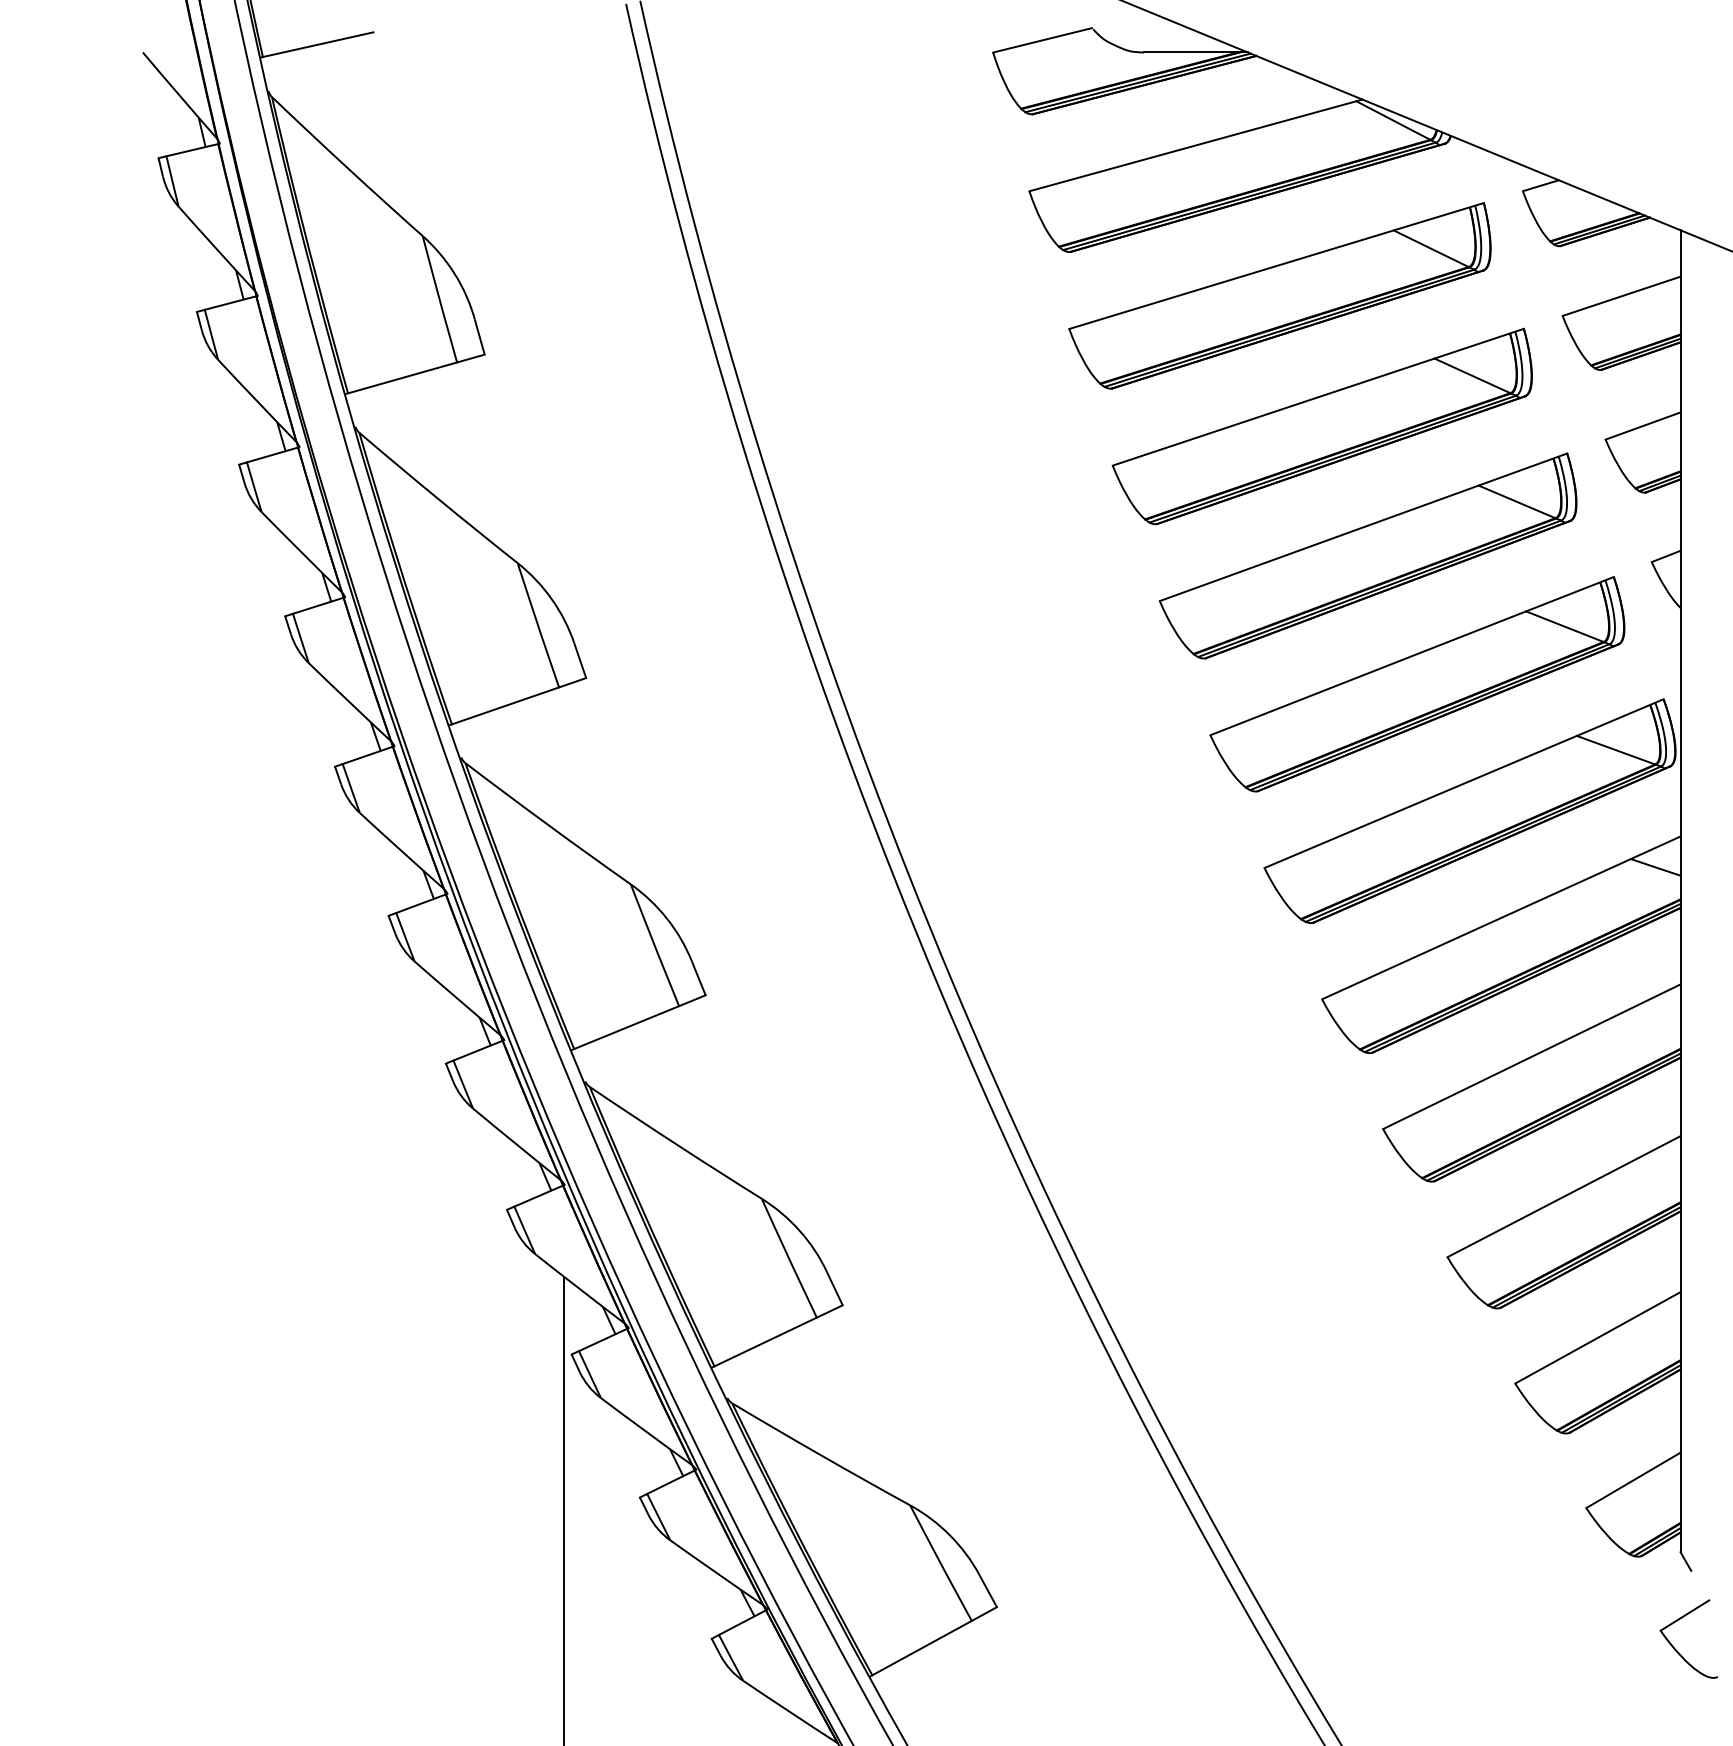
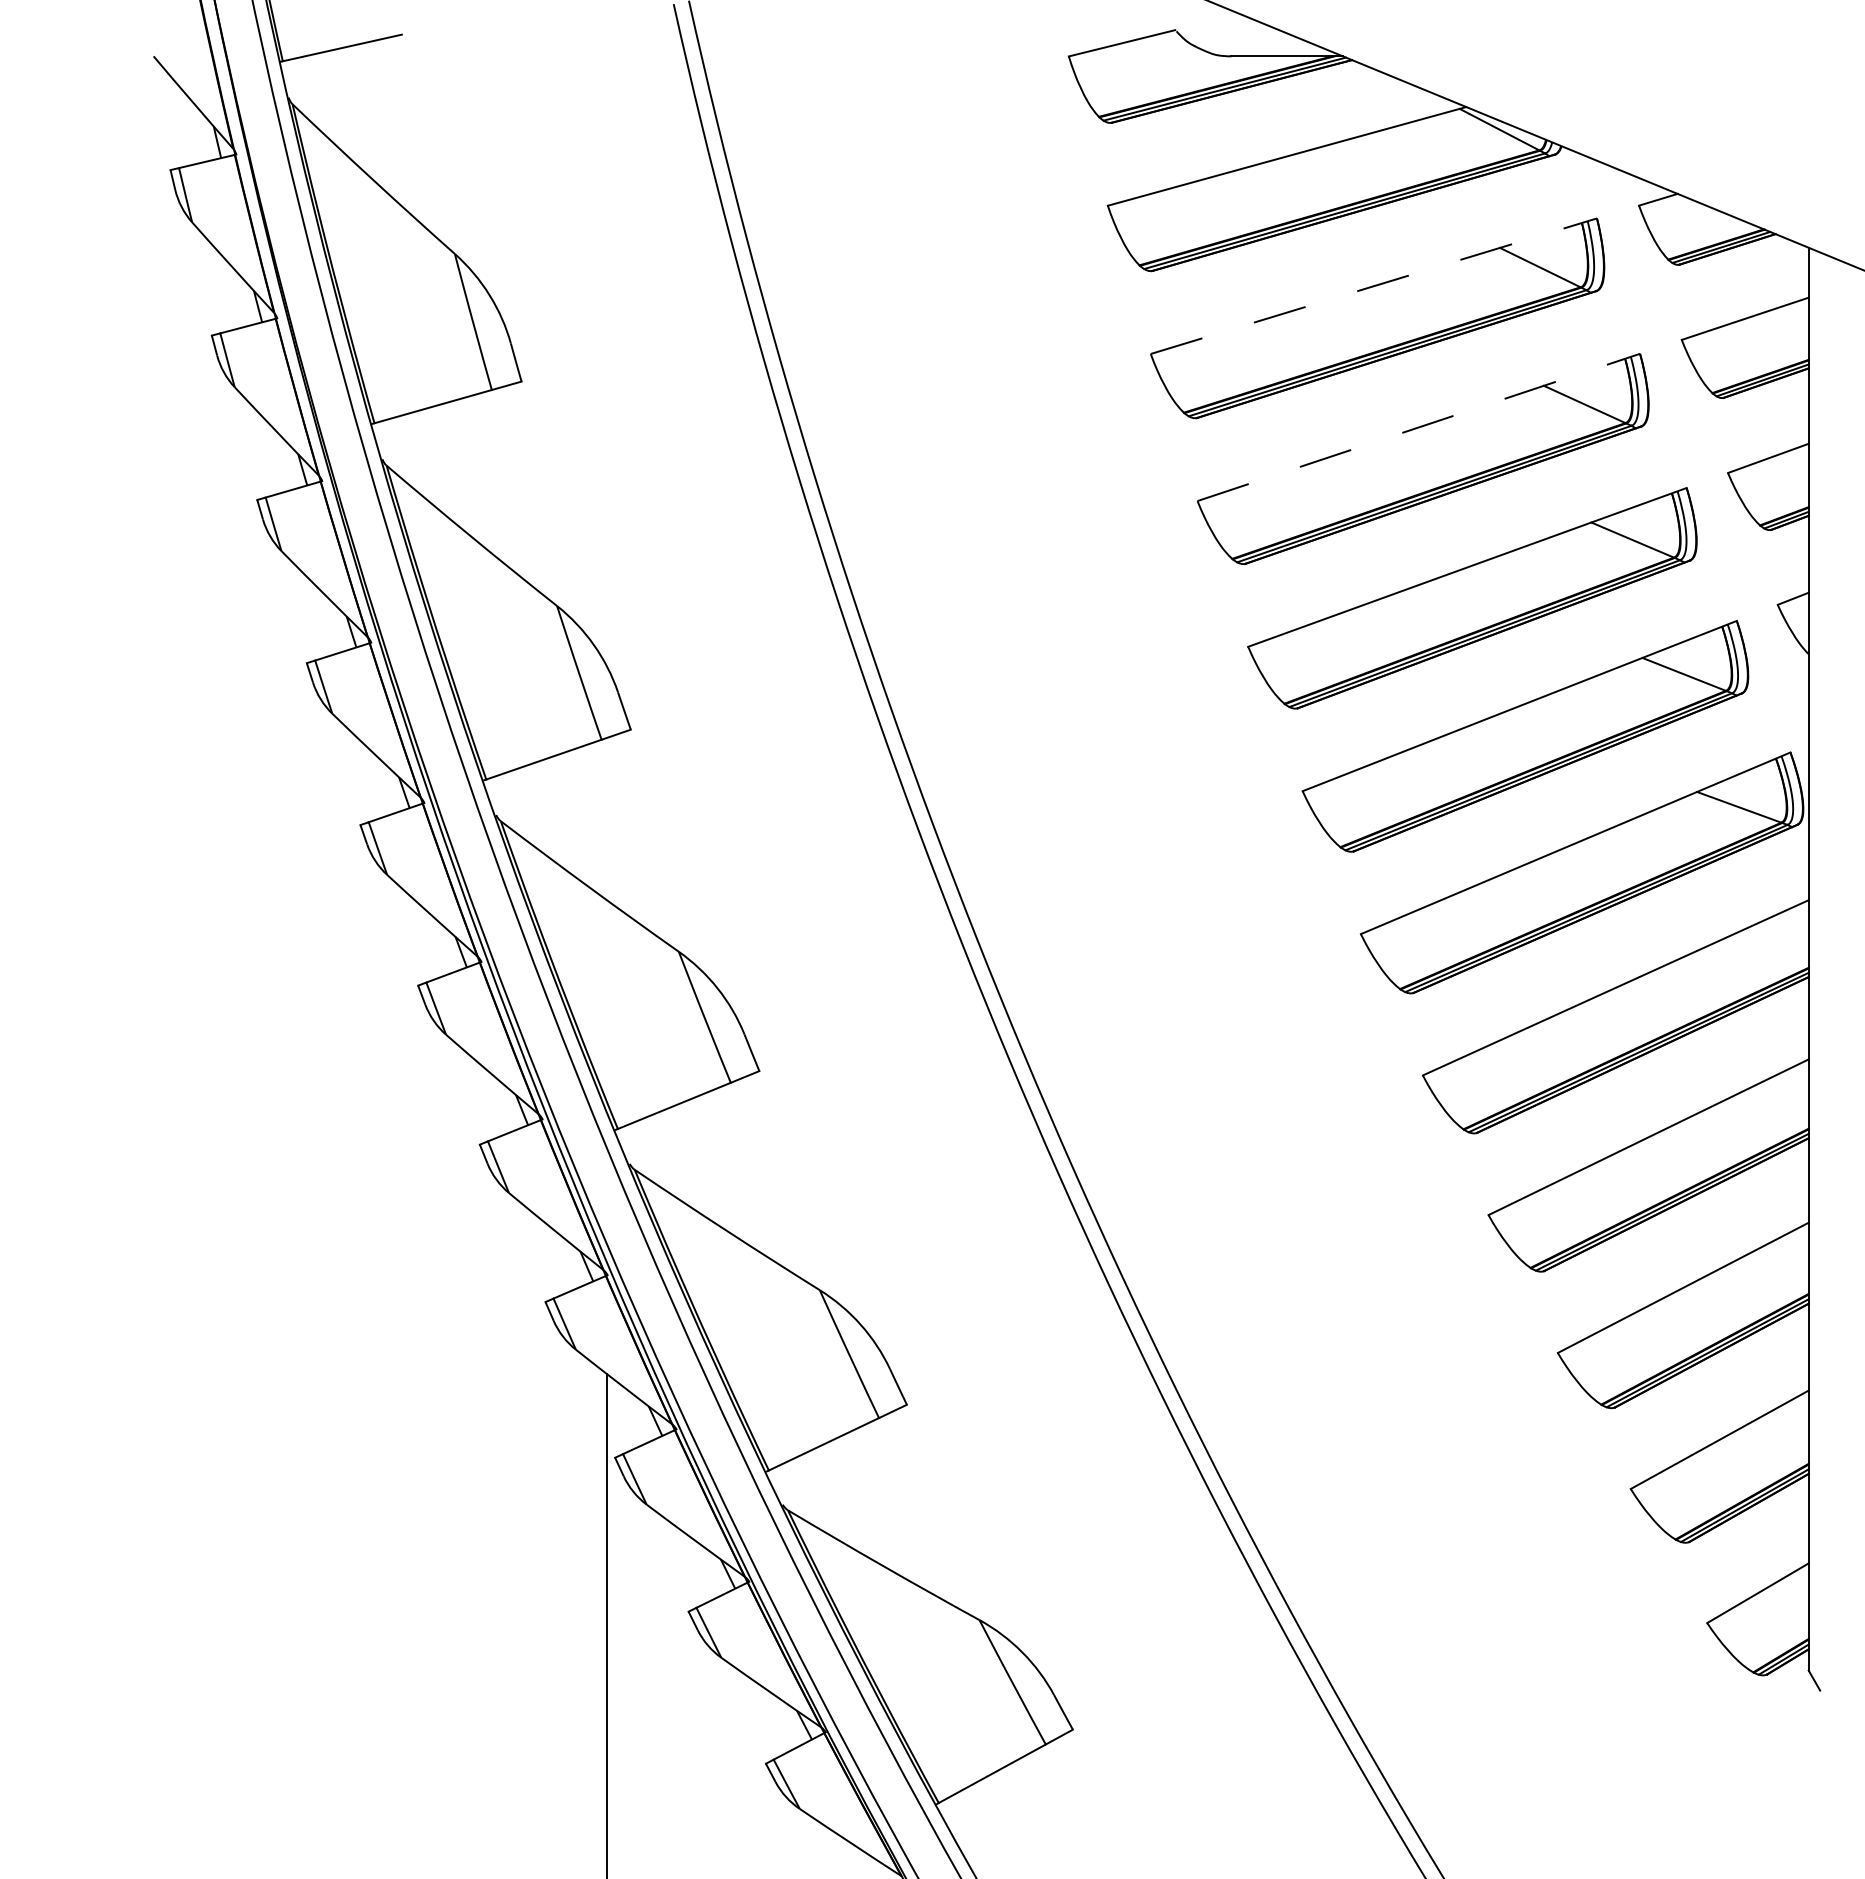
line: (1277, 266) -> (1374, 286), solid -> dashed
line: (1318, 397) -> (1419, 427), solid -> dashed
line: (1655, 867) -> (1781, 933), removed
part: (1676, 1649) -> (1804, 1775), removed

